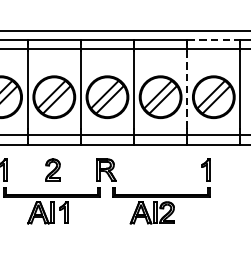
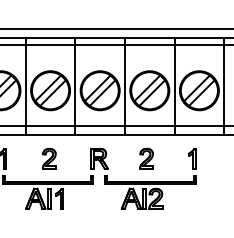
line: (213, 40) -> (199, 37), dashed -> solid
line: (187, 89) -> (174, 83), dashed -> solid
part: (157, 169) -> (146, 158), added

